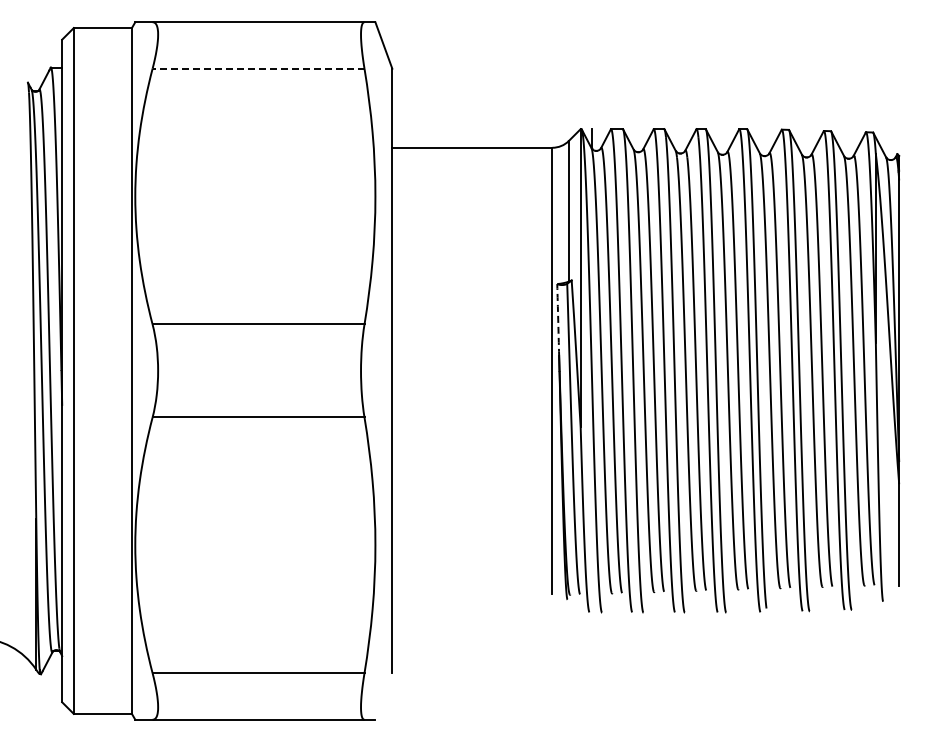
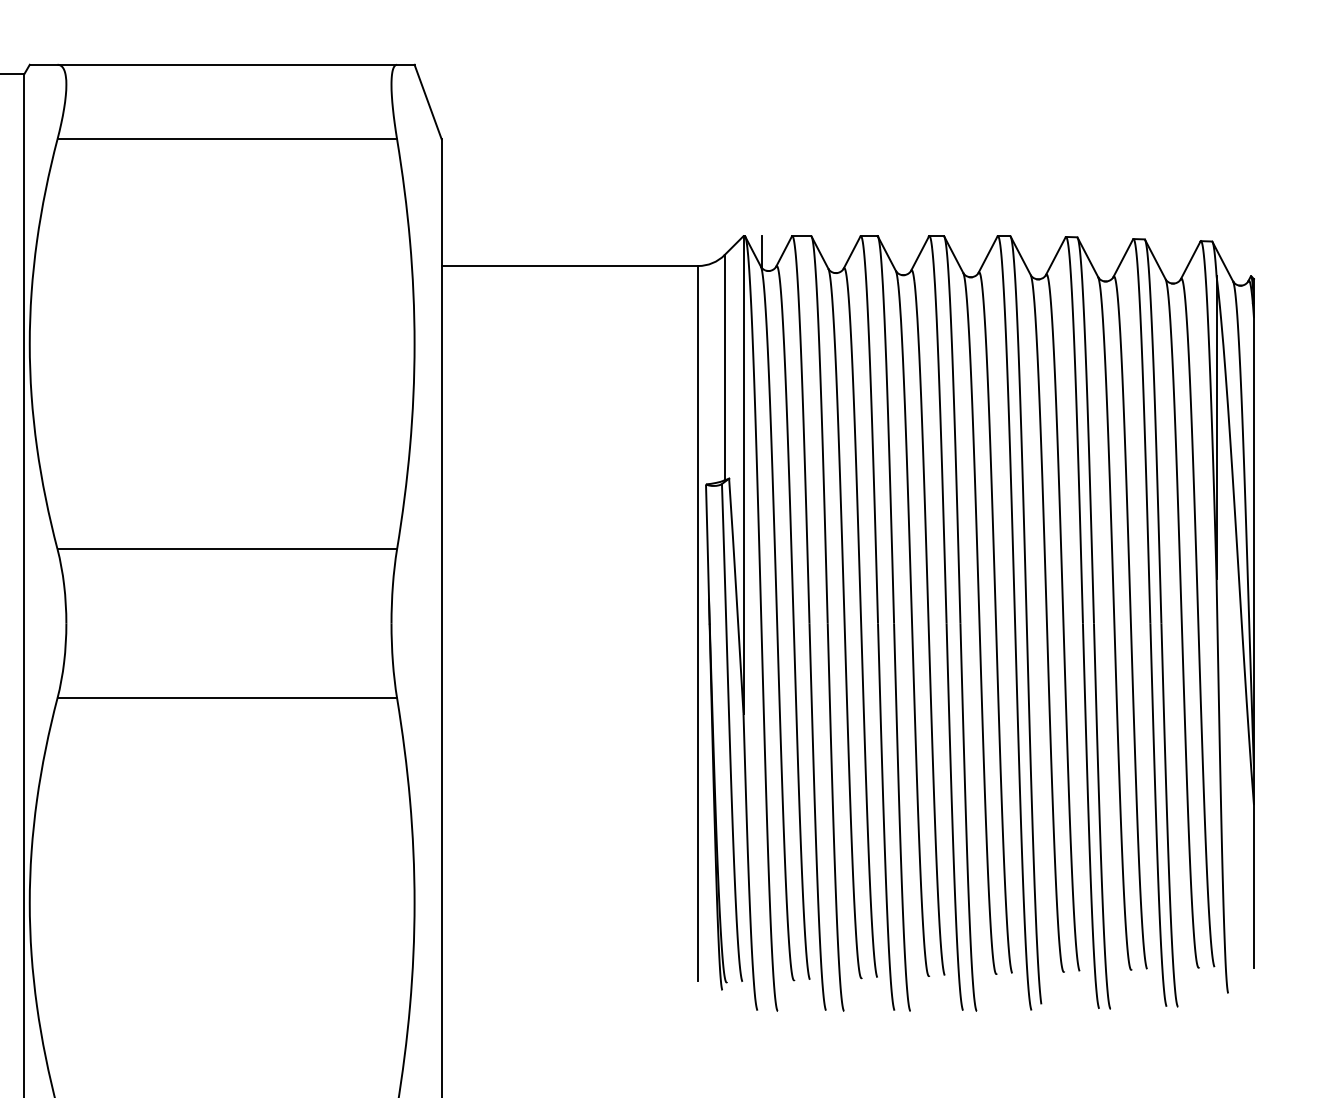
line: (258, 68) -> (227, 138), dashed -> solid
arc: (558, 319) -> (707, 541), dashed -> solid

